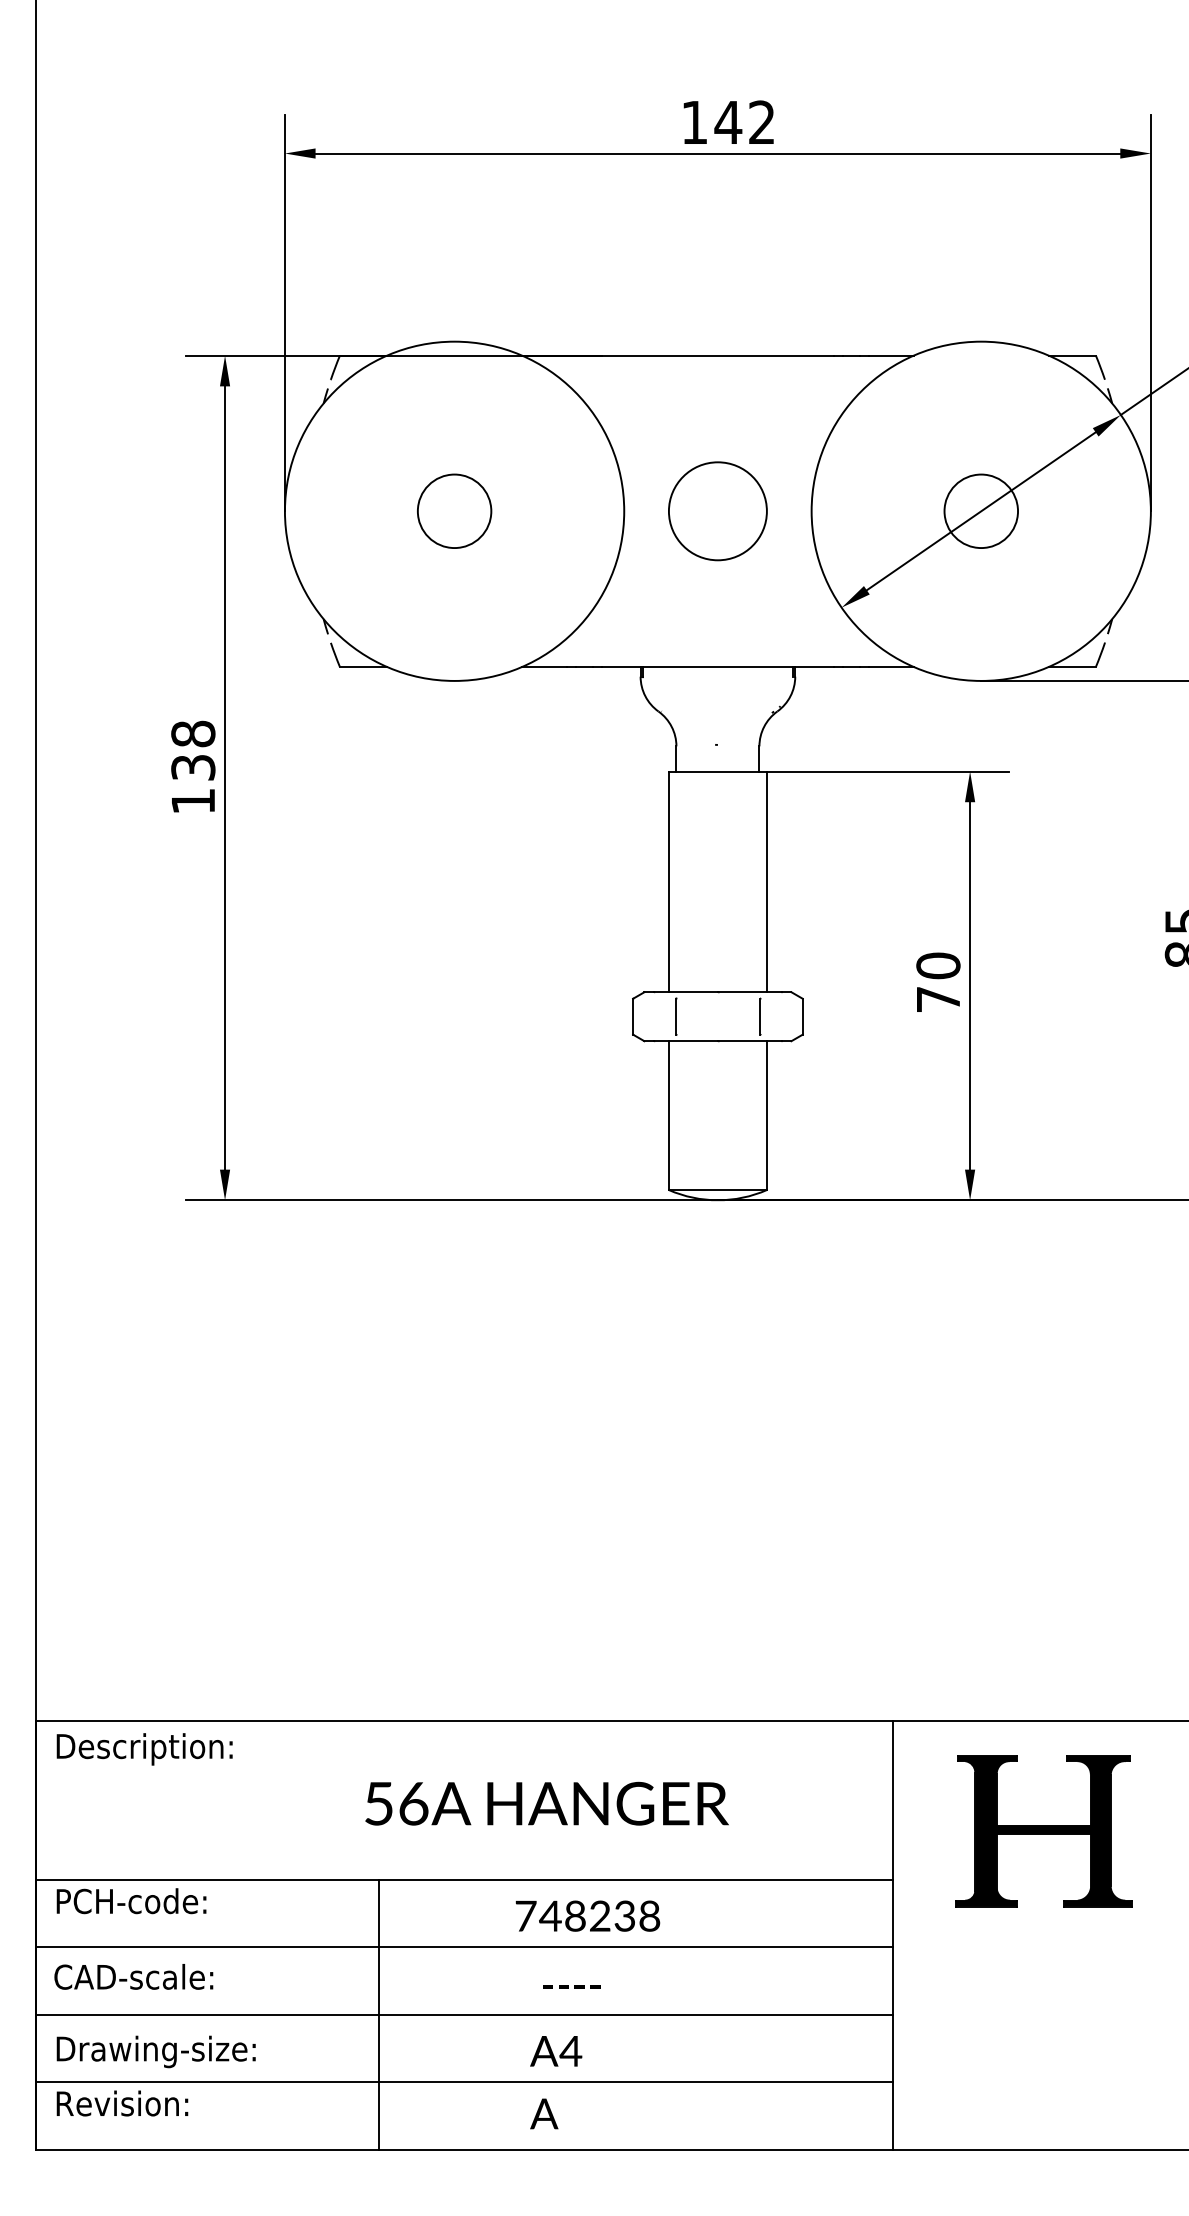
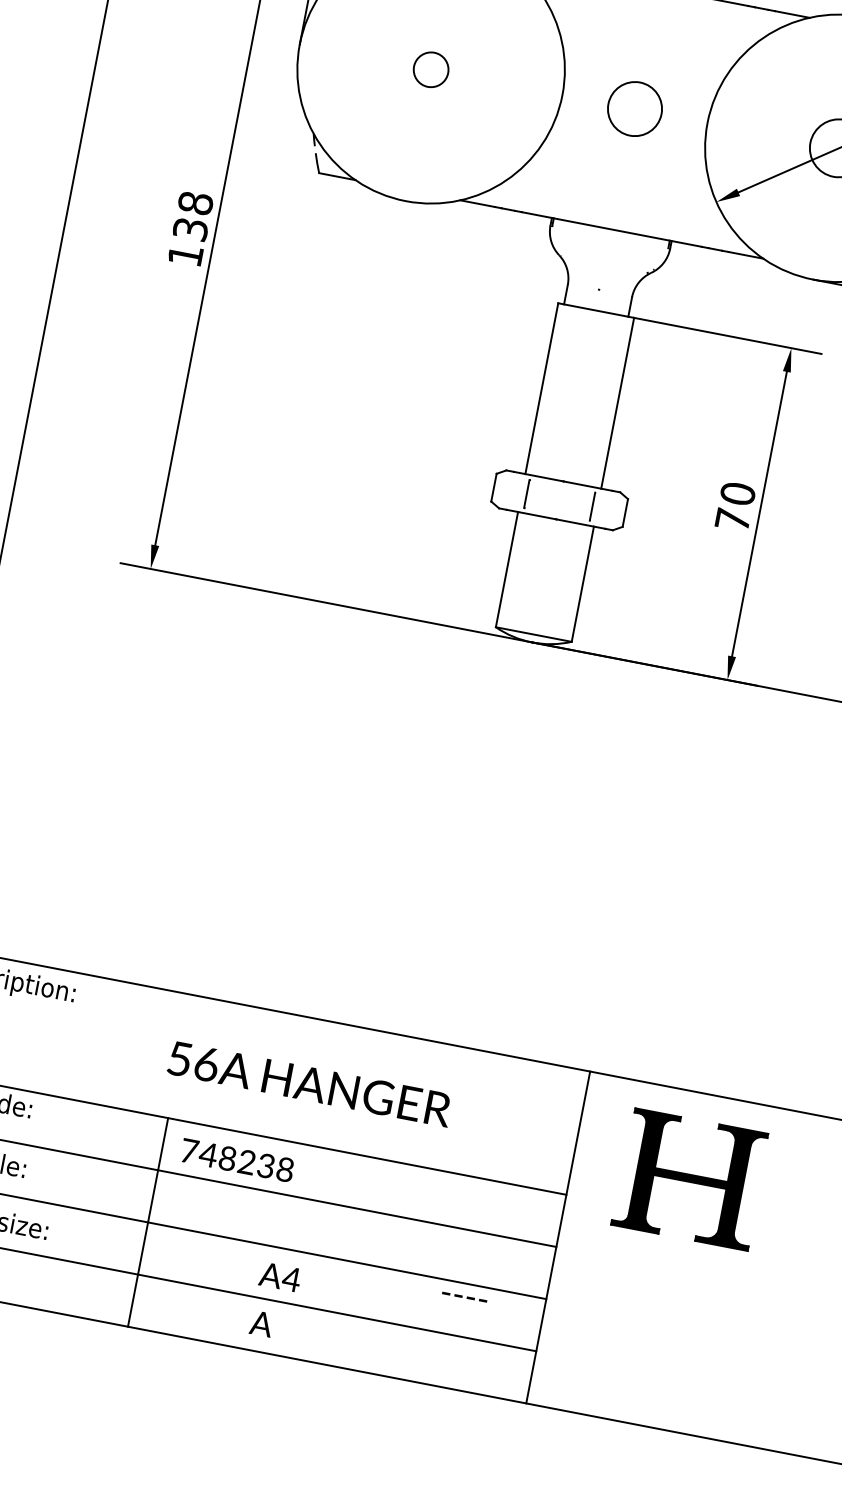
circle: (454, 511) -> (431, 69), size x0.6
circle: (717, 511) -> (634, 109), size x0.7
text: (587, 1915) -> (237, 1159), moved
text: (571, 1986) -> (464, 1296), moved

